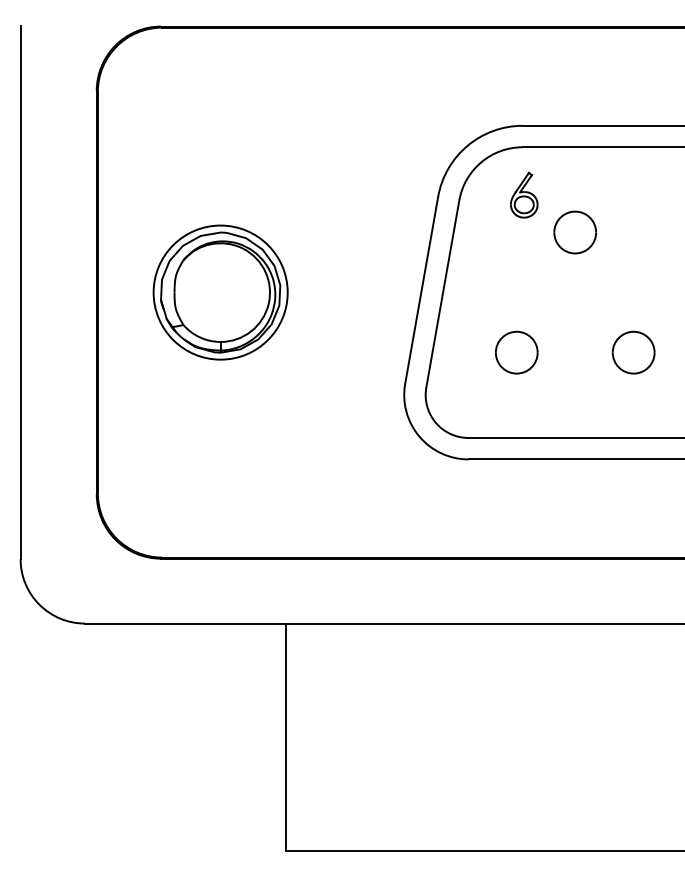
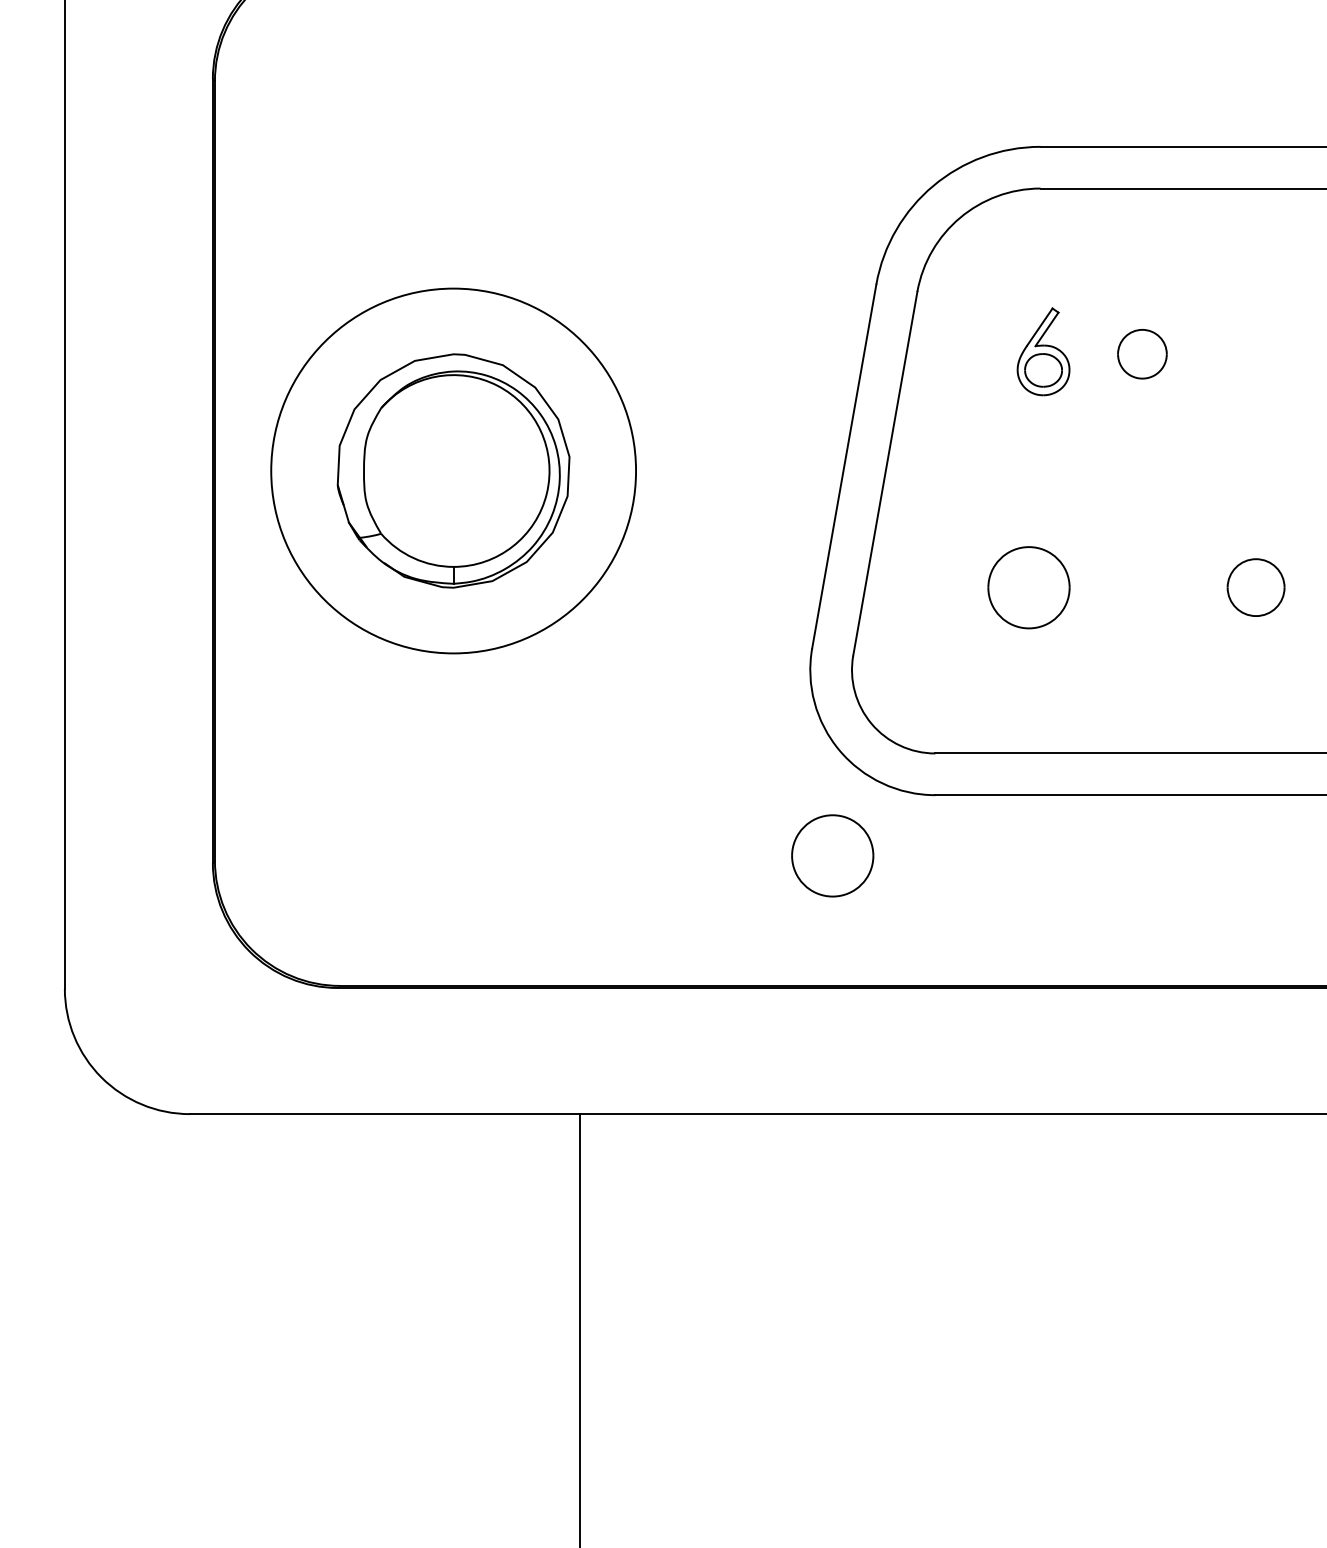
part: (524, 194) -> (1044, 350), moved
part: (574, 232) -> (1141, 354), size x0.6
circle: (220, 292) -> (453, 470), size x1.4
part: (633, 352) -> (1255, 587), size x0.7
part: (415, 490) -> (832, 855), added

